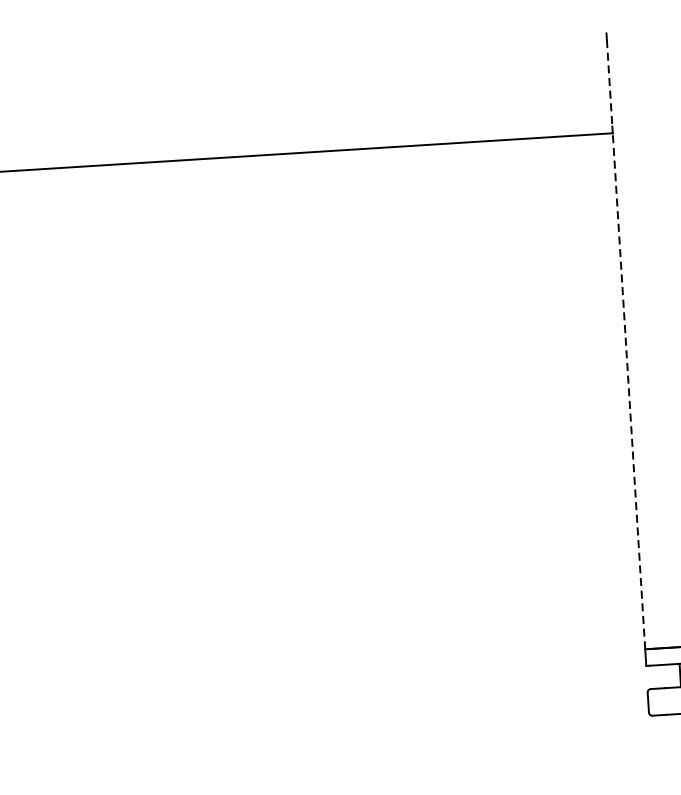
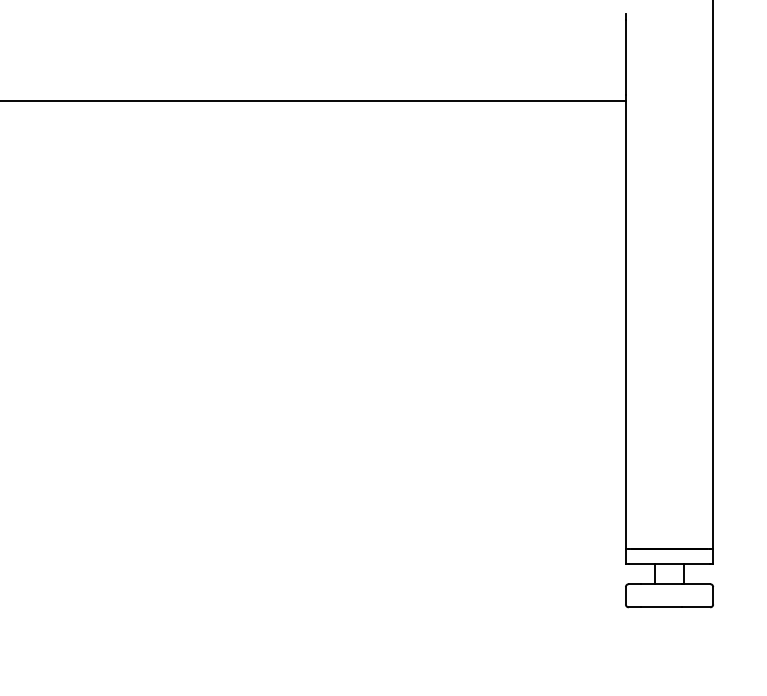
line: (610, 83) -> (626, 57), dashed -> solid
line: (629, 390) -> (626, 324), dashed -> solid

